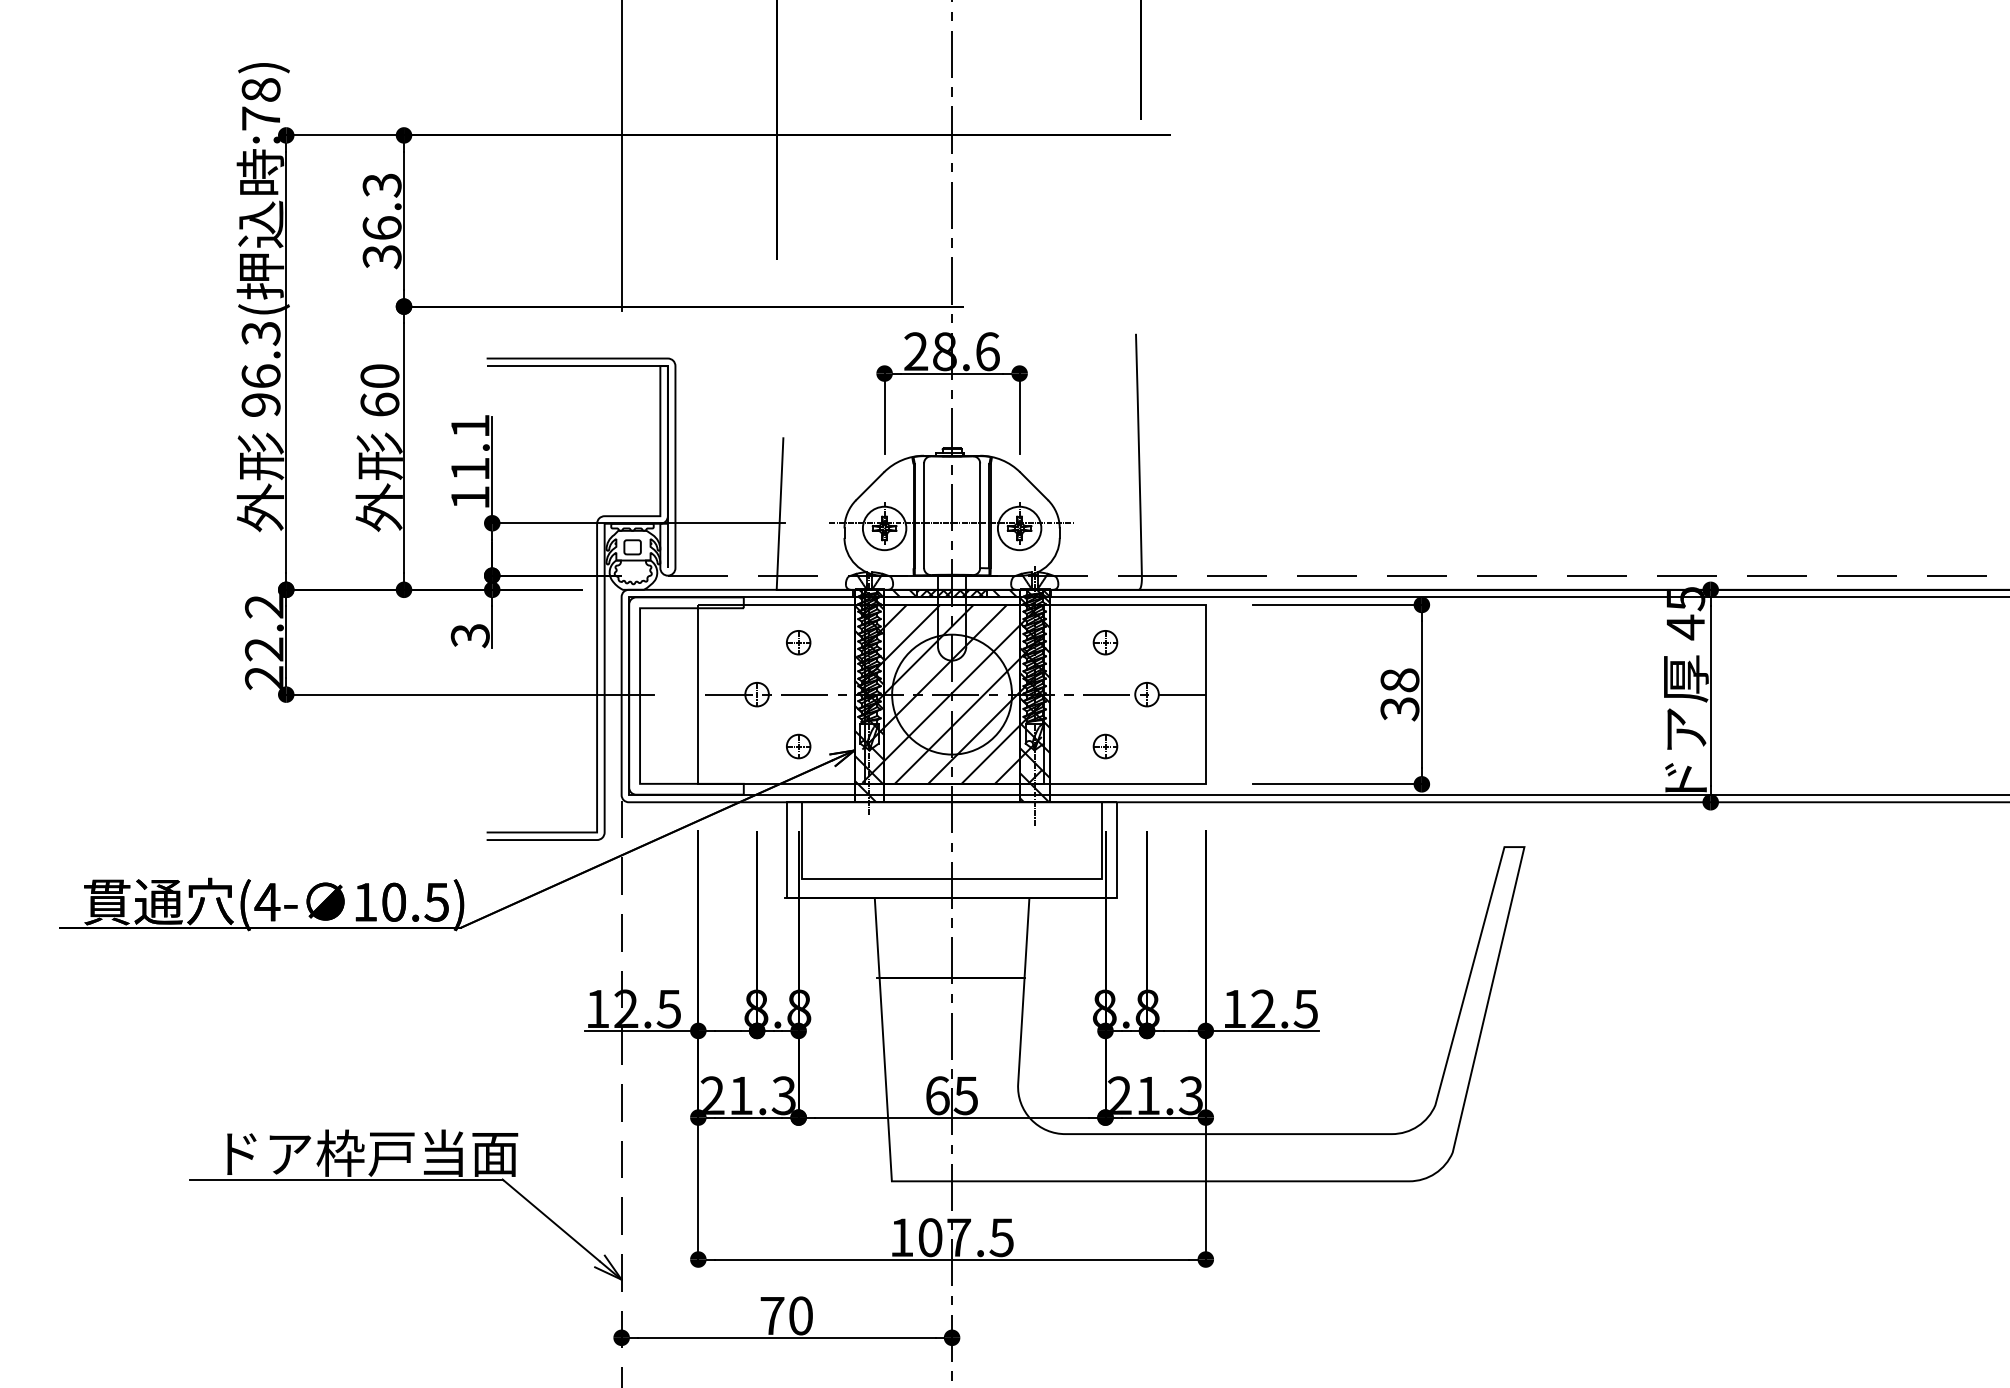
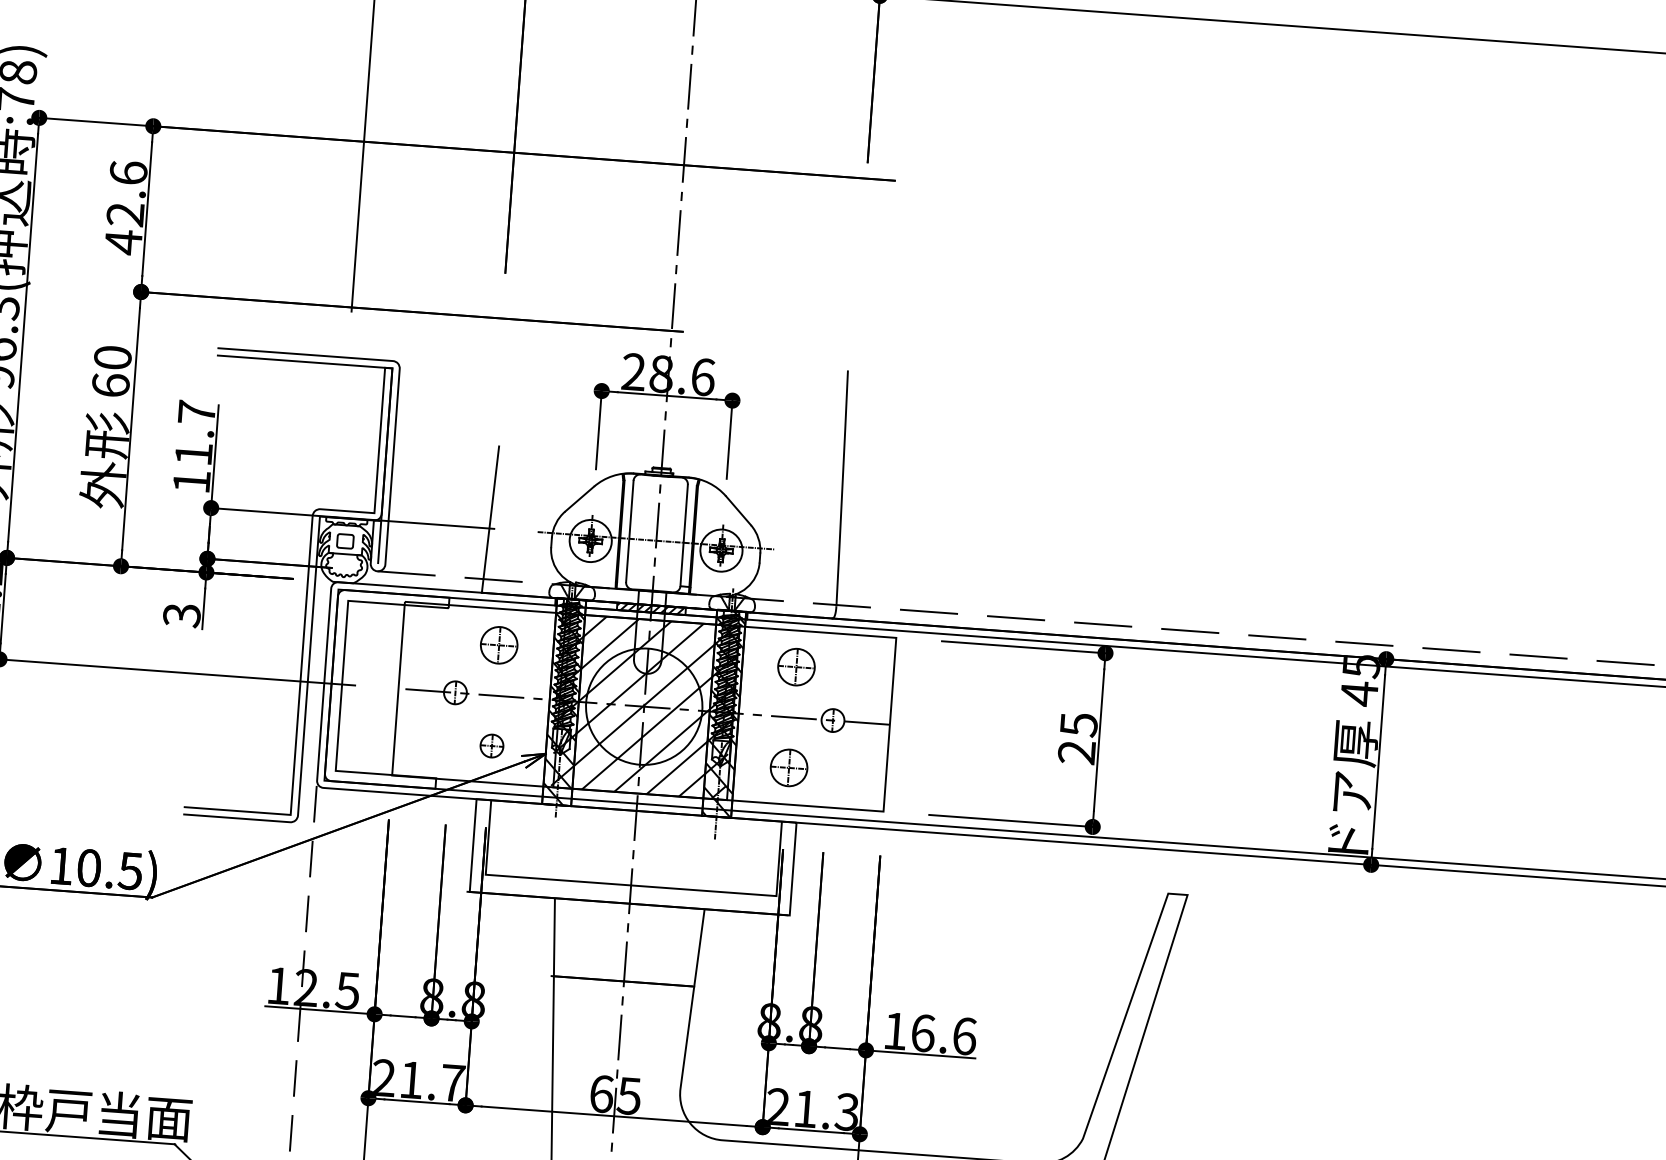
text: (381, 221) -> (125, 208), 36.3 -> 42.6
text: (470, 425) -> (197, 411), 11.1 -> 11.7
hatch: (954, 593) -> (653, 608), removed
part: (798, 642) -> (499, 645), size x1.6
part: (1105, 642) -> (796, 667), size x1.6
text: (1399, 694) -> (1077, 738), 38 -> 25
part: (1105, 746) -> (789, 767), size x1.6
text: (1284, 1008) -> (943, 1034), 12.5 -> 16.6
text: (783, 1095) -> (452, 1082), 21.3 -> 21.7

